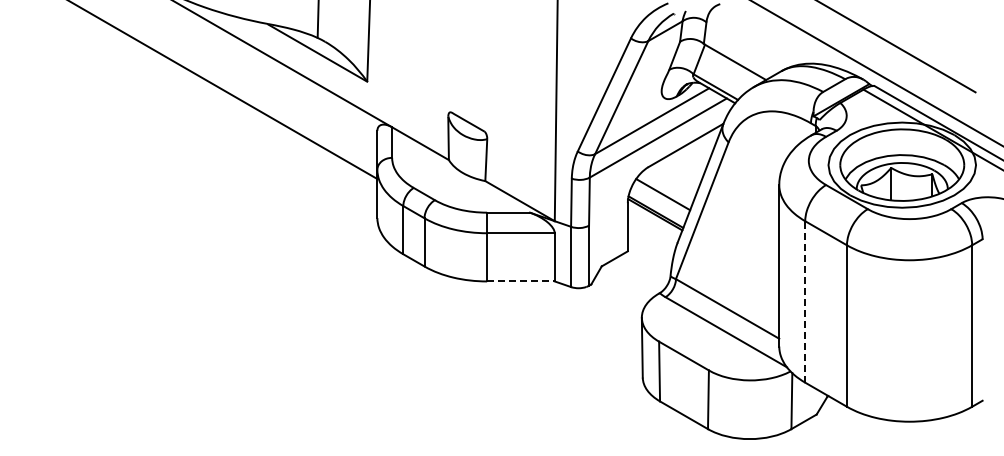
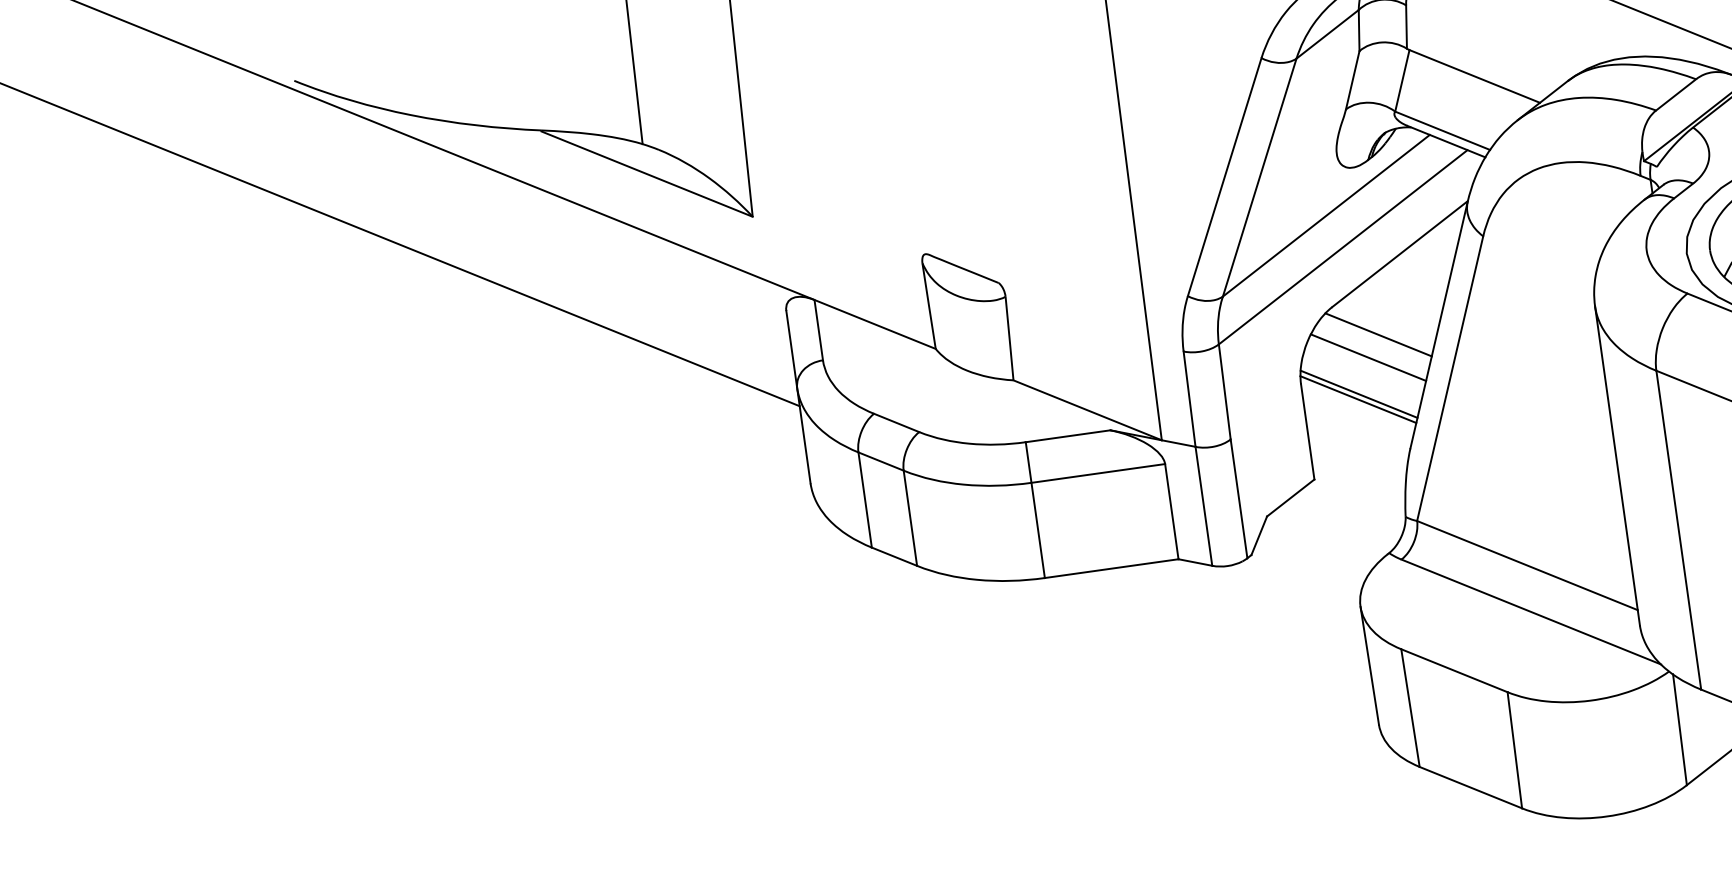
line: (669, 183) -> (1377, 333), added
line: (520, 281) -> (1110, 568), dashed -> solid
line: (805, 301) -> (1679, 529), dashed -> solid

